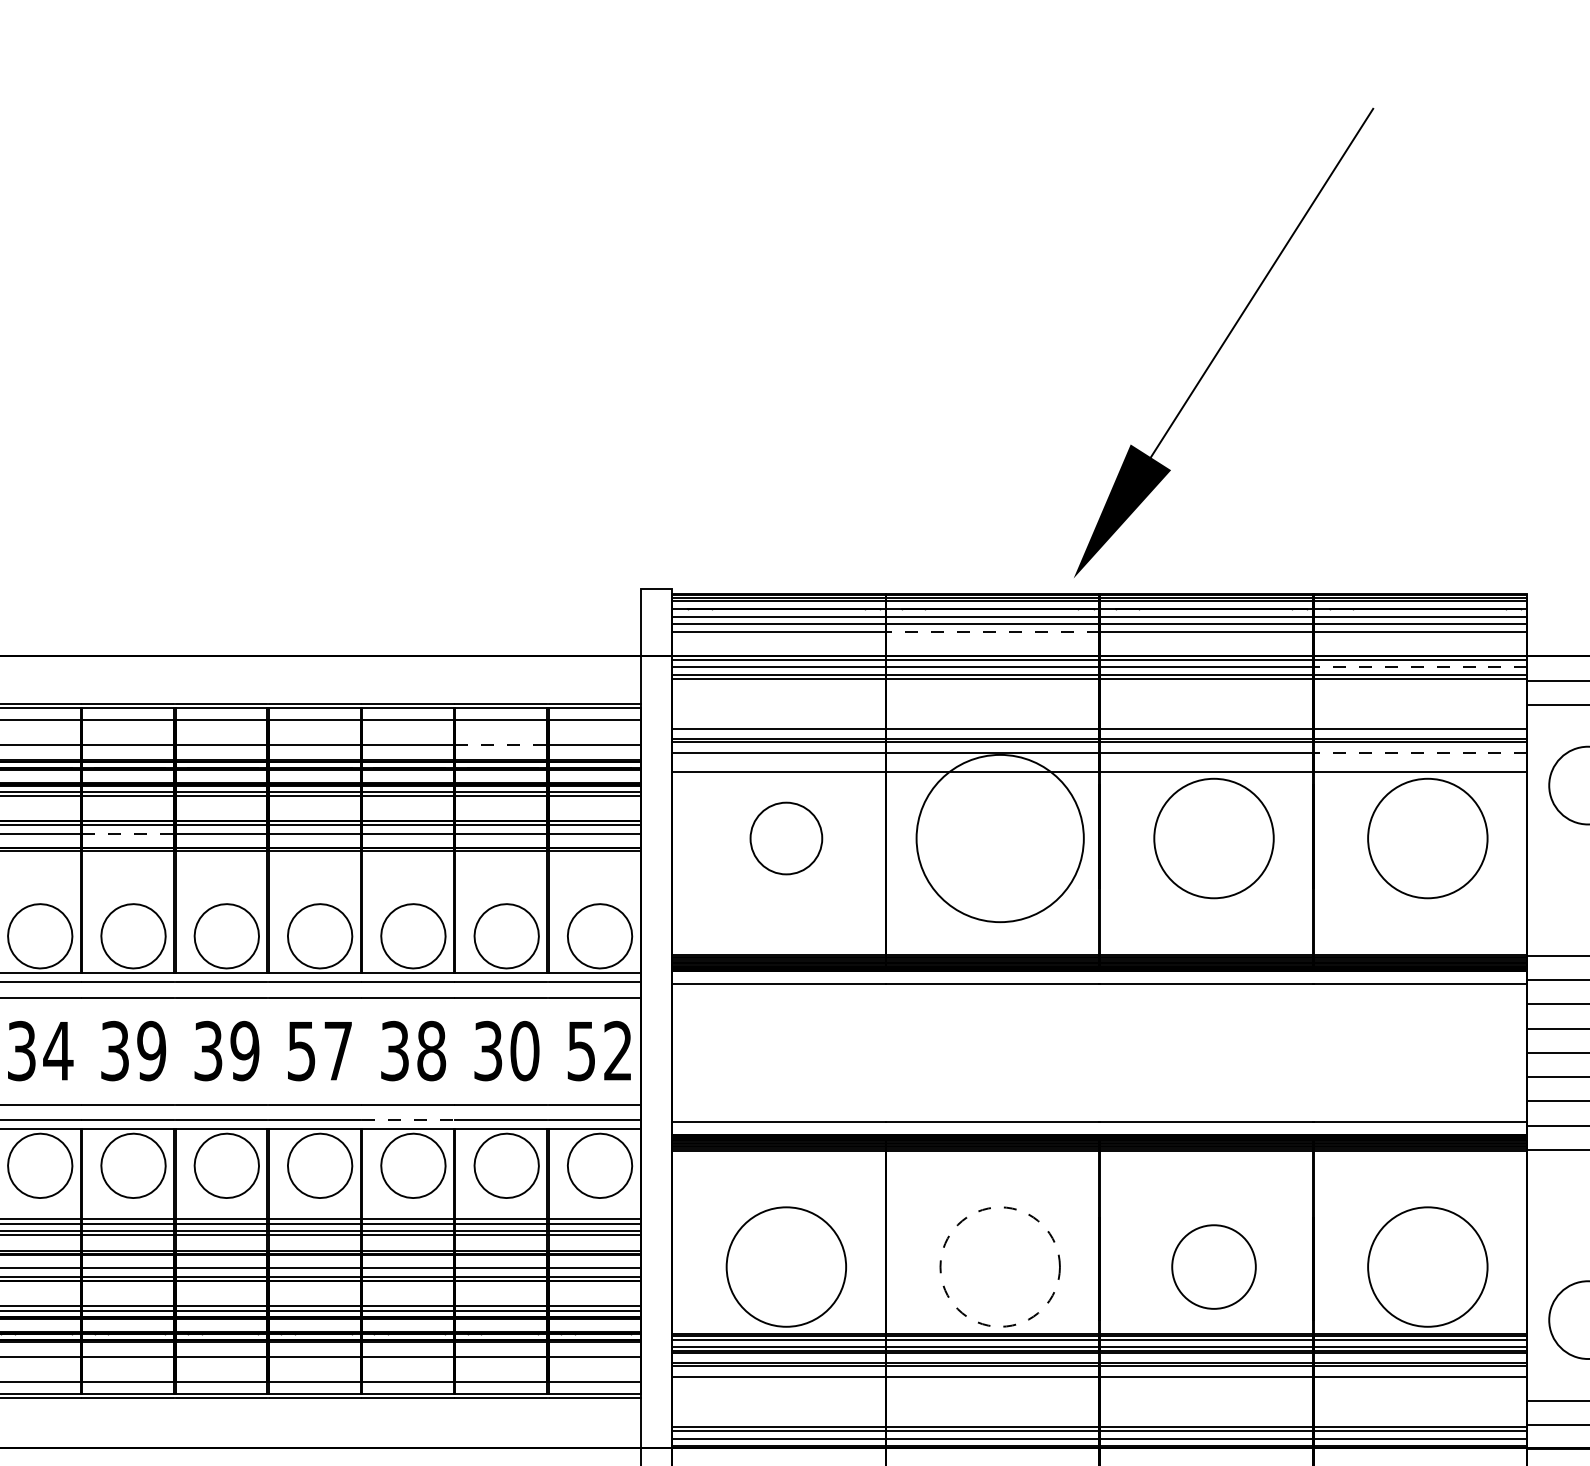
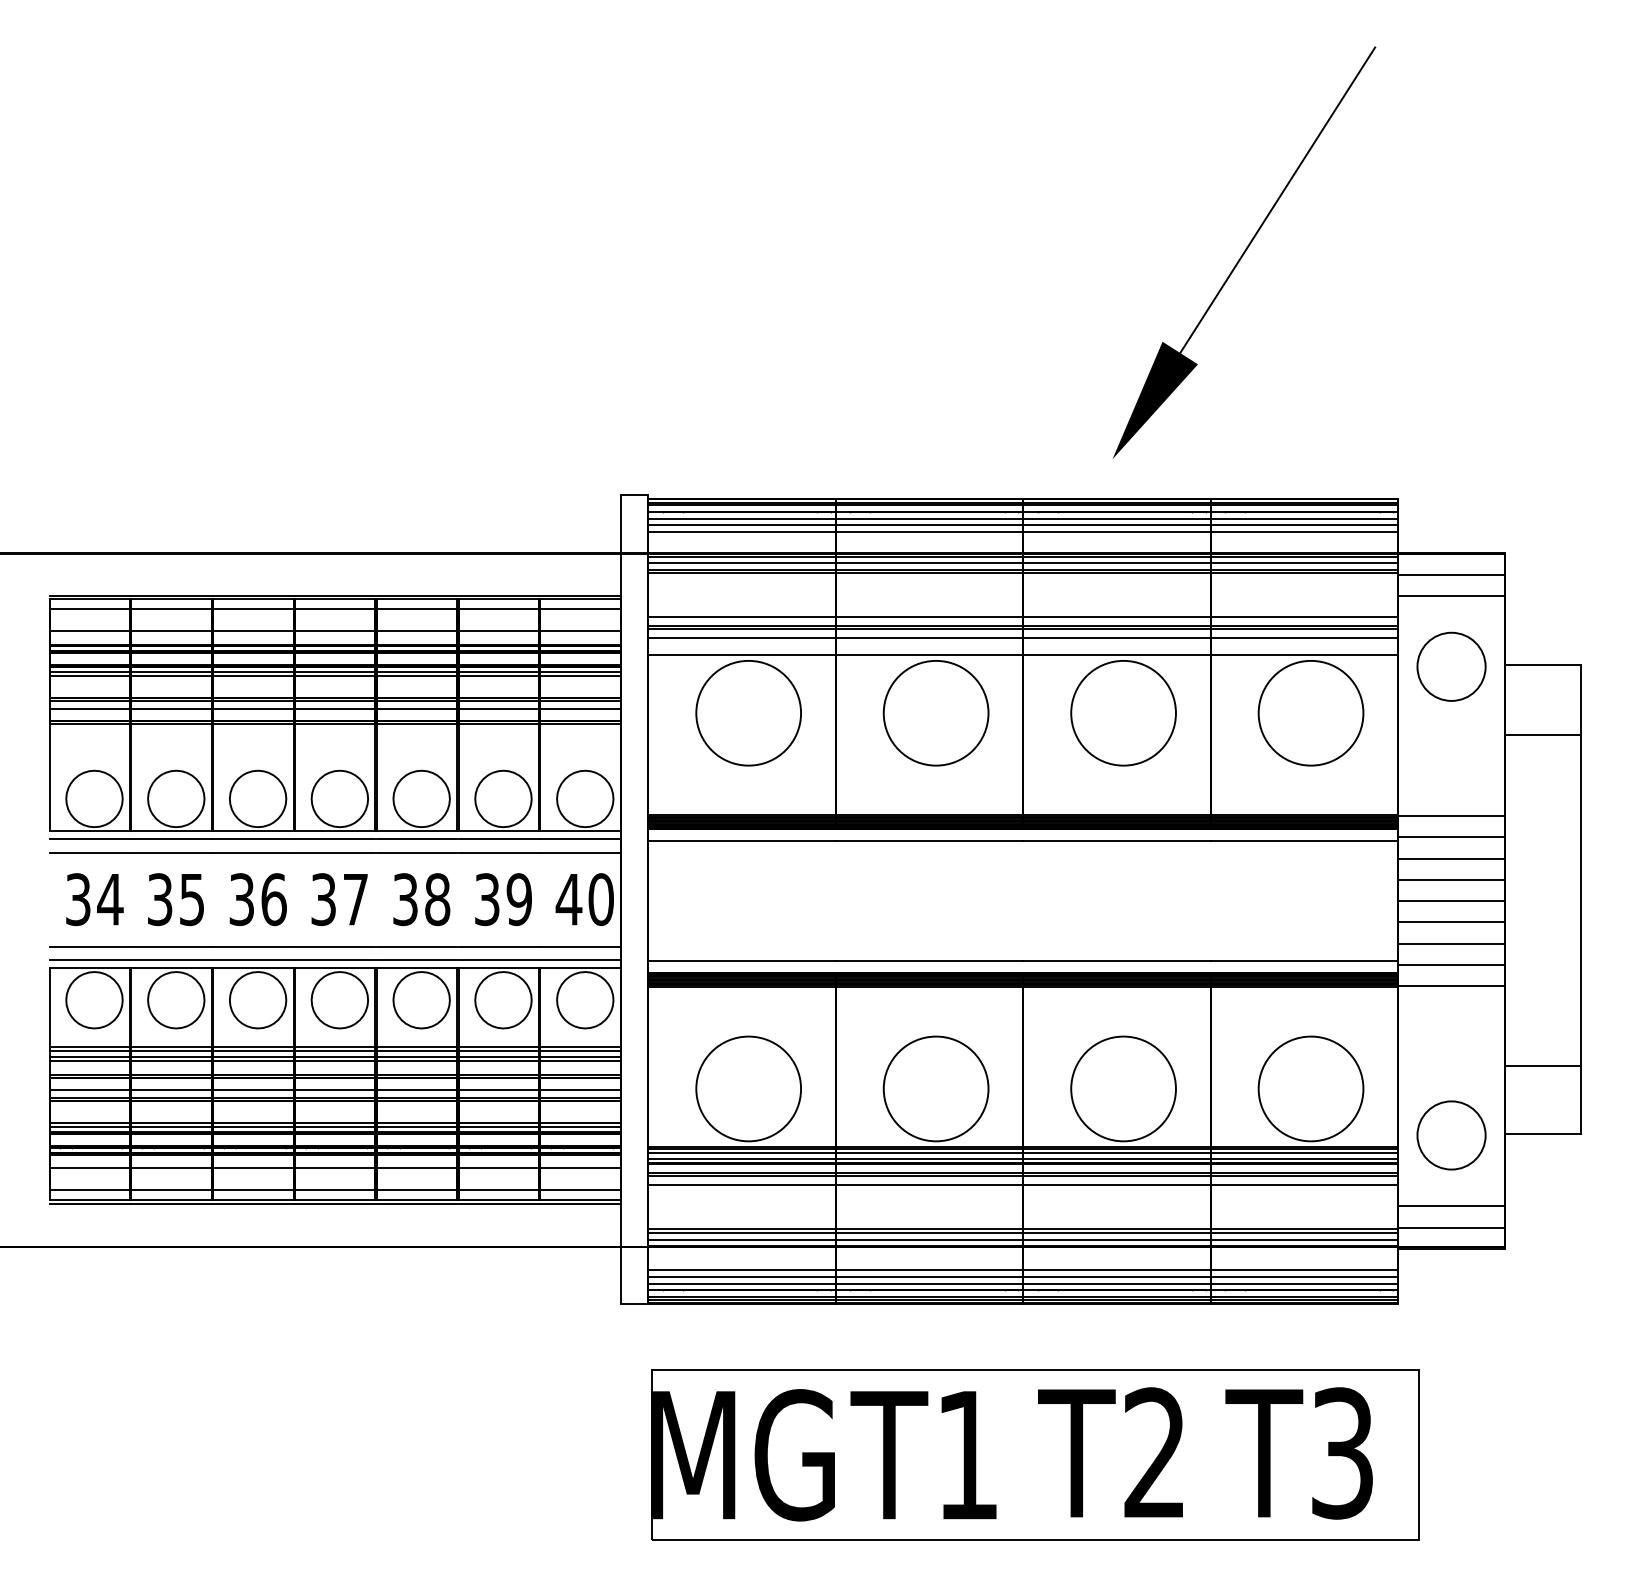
part: (1224, 342) -> (1244, 252), moved
line: (992, 632) -> (929, 532), dashed -> solid
line: (1420, 666) -> (1304, 562), dashed -> solid
line: (502, 745) -> (499, 631), dashed -> solid
line: (1420, 753) -> (1304, 638), dashed -> solid
line: (129, 834) -> (172, 709), dashed -> solid
circle: (786, 837) -> (748, 712), size x1.67
circle: (999, 837) -> (935, 712), size x0.71
text: (150, 1050) -> (191, 899), 39 -> 35
text: (244, 1050) -> (273, 899), 39 -> 36
text: (301, 1050) -> (323, 899), 57 -> 37
text: (524, 1050) -> (519, 899), 30 -> 39
text: (599, 1050) -> (584, 899), 52 -> 40
line: (408, 1119) -> (417, 959), dashed -> solid
circle: (999, 1266) -> (935, 1088), dashed -> solid
circle: (1213, 1266) -> (1123, 1088), size x1.43

